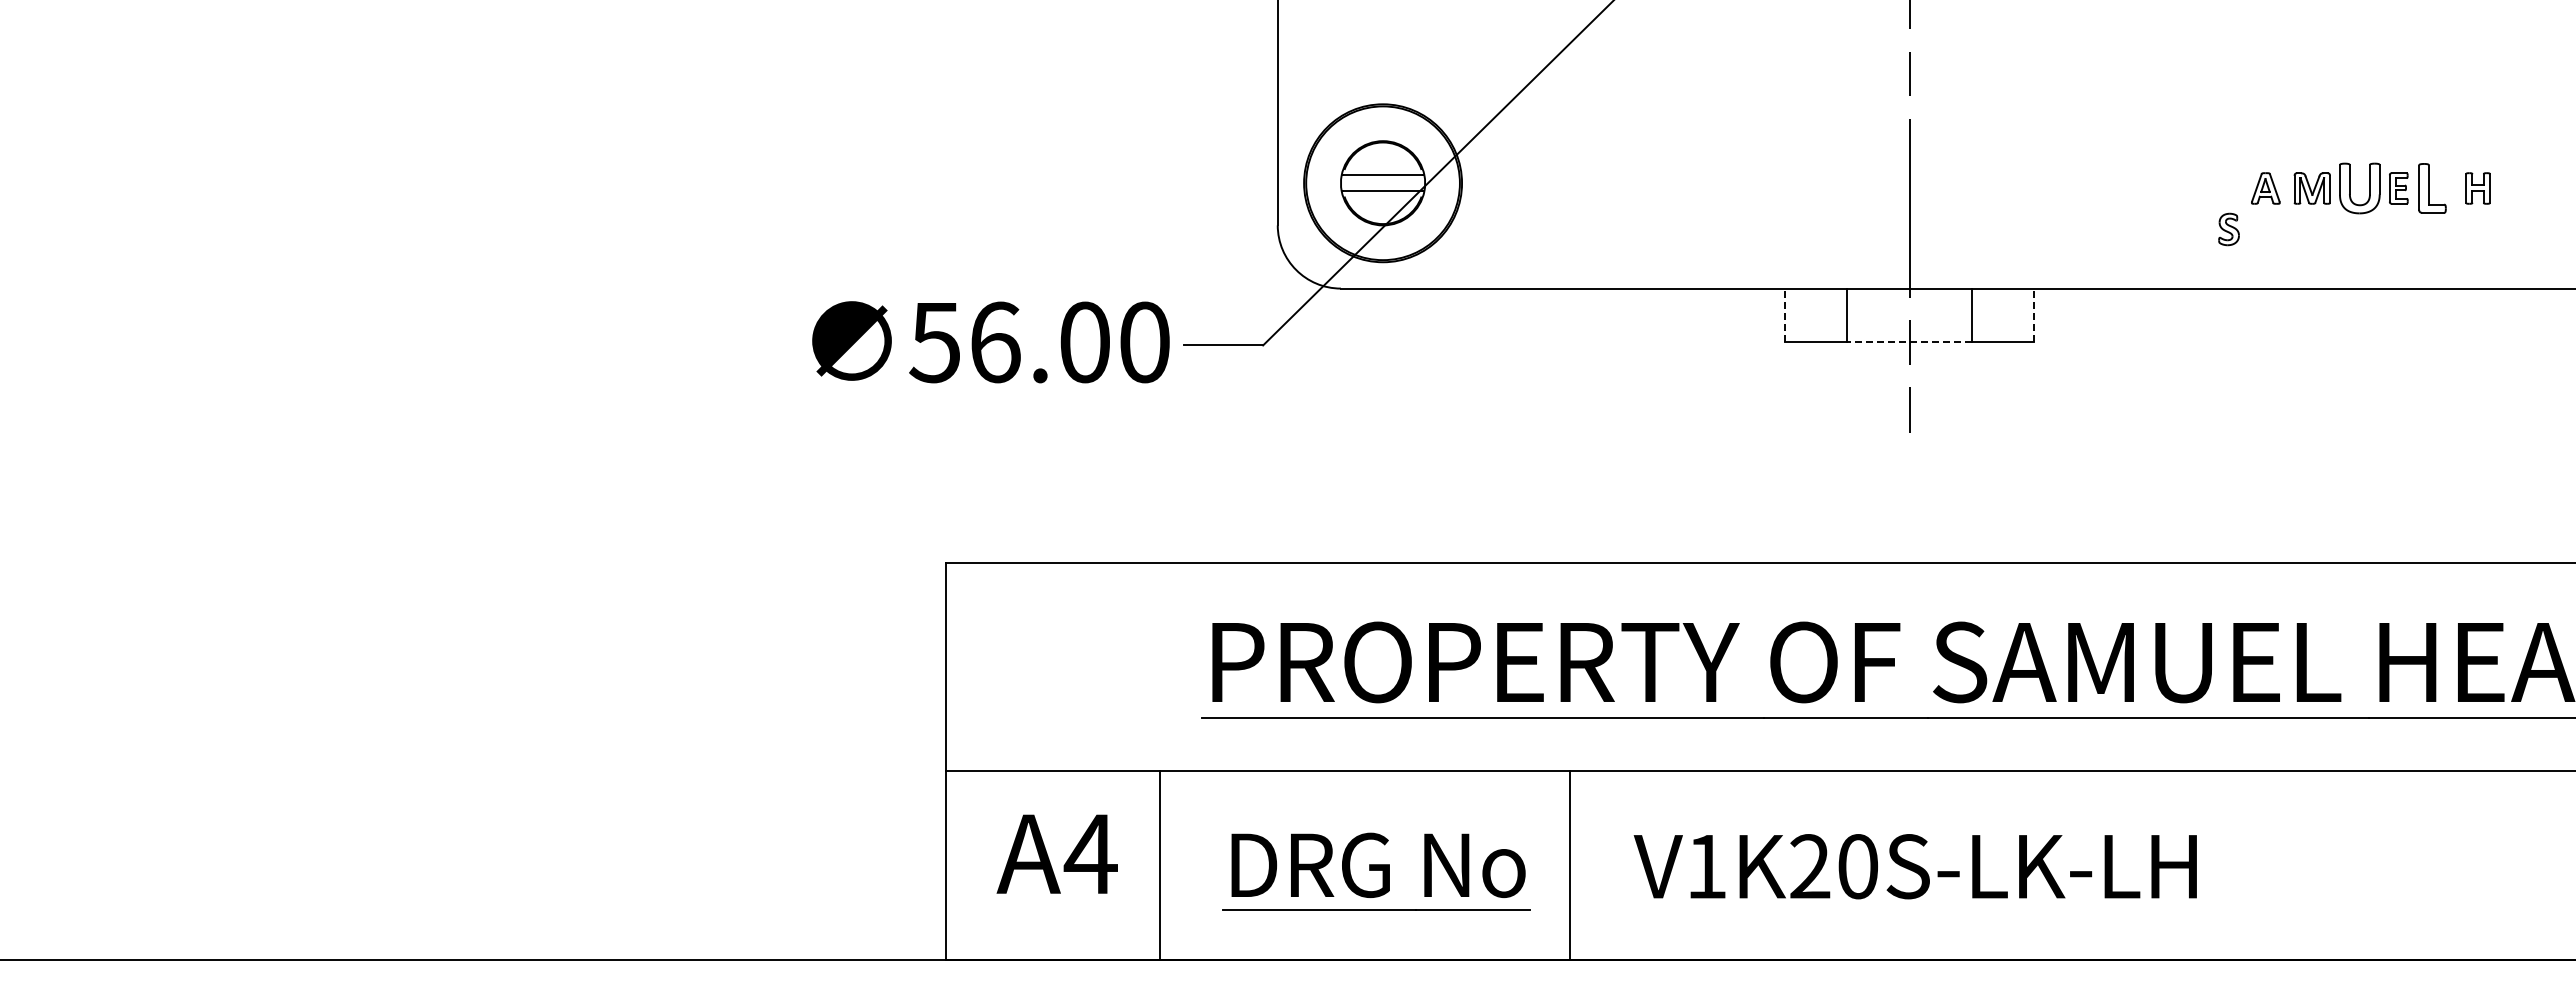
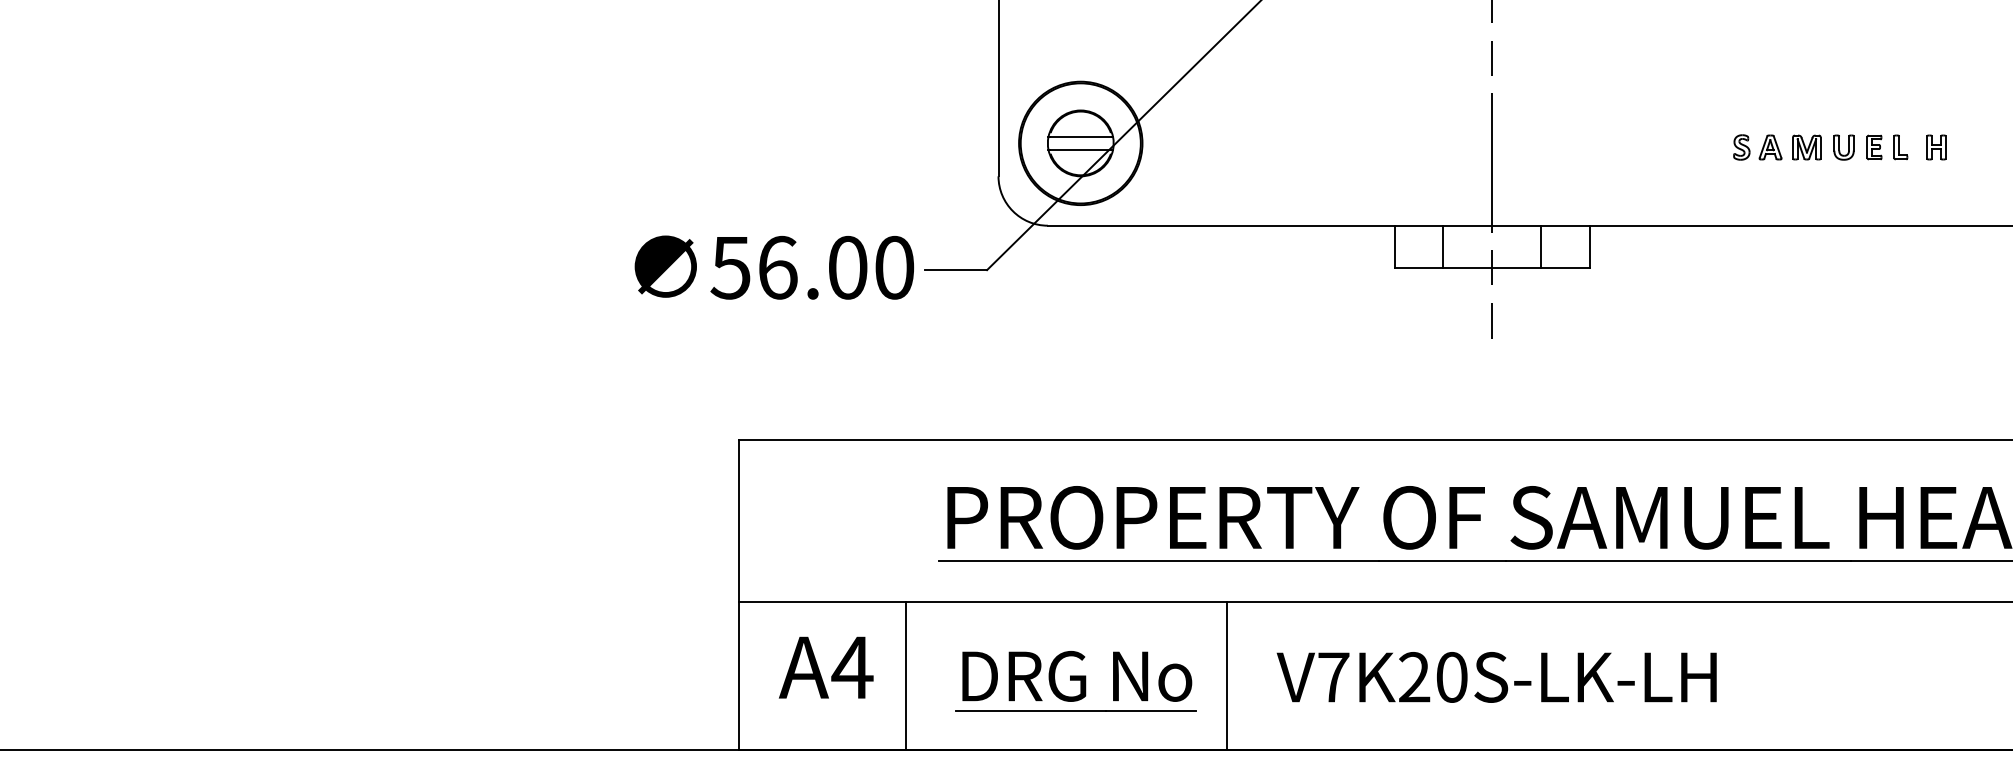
part: (2359, 188) -> (1843, 147), size x0.62
part: (2432, 188) -> (1900, 147), size x0.62
part: (2228, 229) -> (1741, 147), moved
line: (1784, 315) -> (1394, 246), dashed -> solid
line: (2034, 315) -> (1589, 246), dashed -> solid
line: (1909, 342) -> (1492, 267), dashed -> solid
text: (1706, 866) -> (1333, 677), V1K20S-LK-LH -> V7K20S-LK-LH

